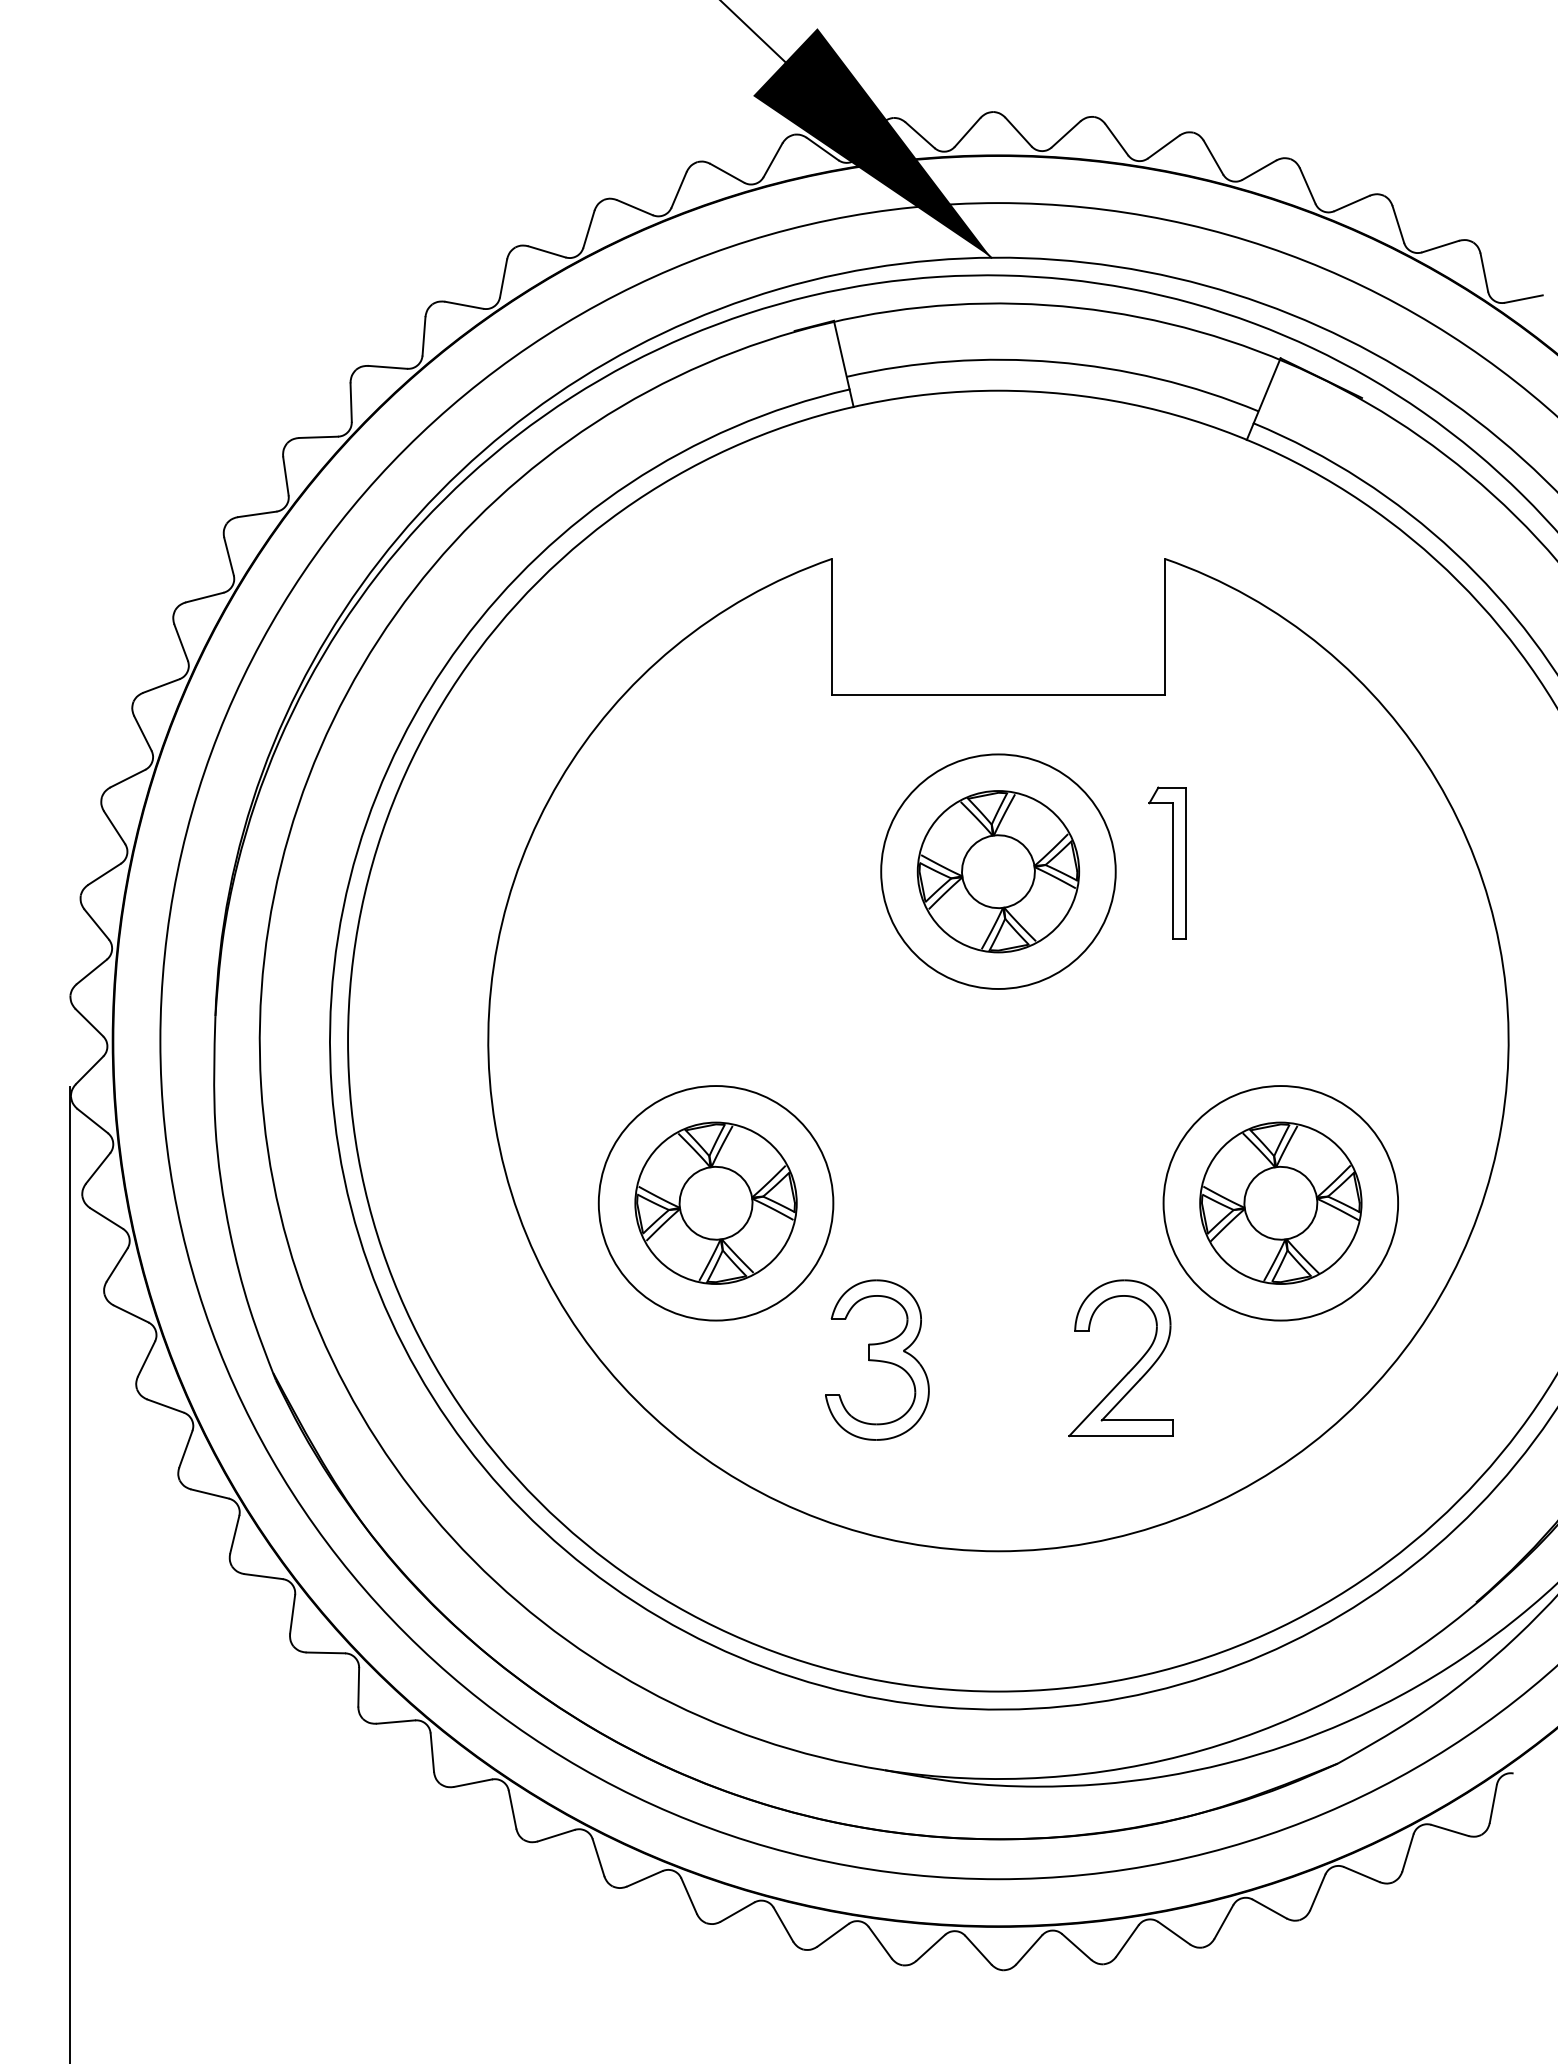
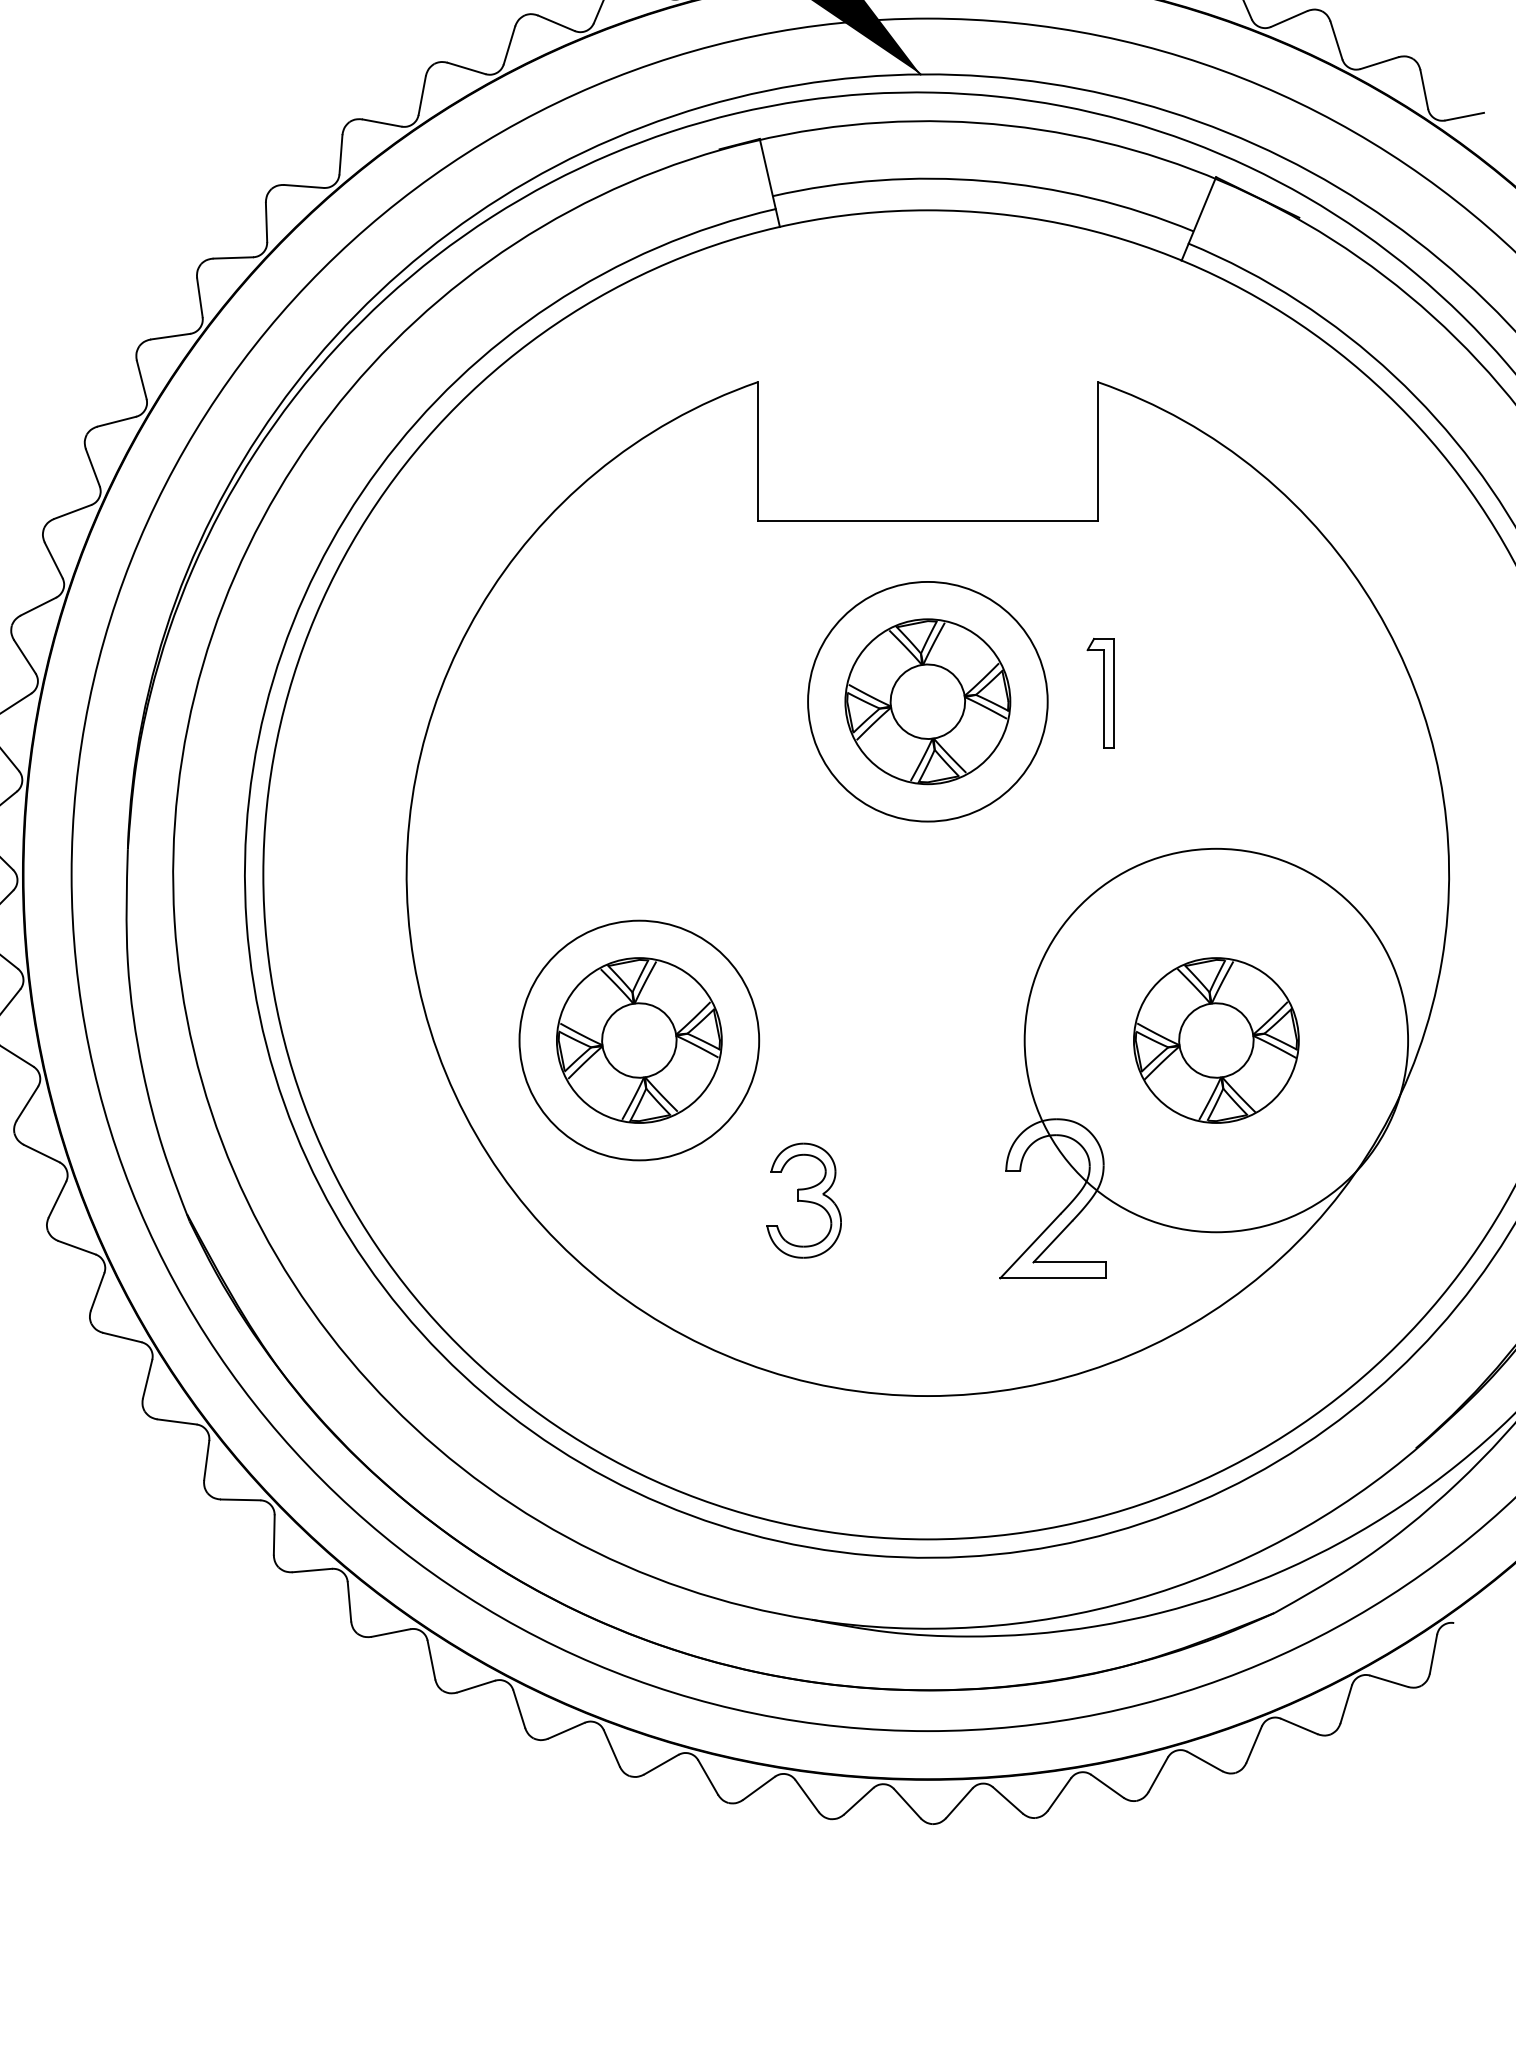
part: (1167, 862) -> (1100, 692), size x0.7
circle: (1280, 1203) -> (1216, 1040), size x1.6
part: (877, 1359) -> (804, 1200), size x0.7

